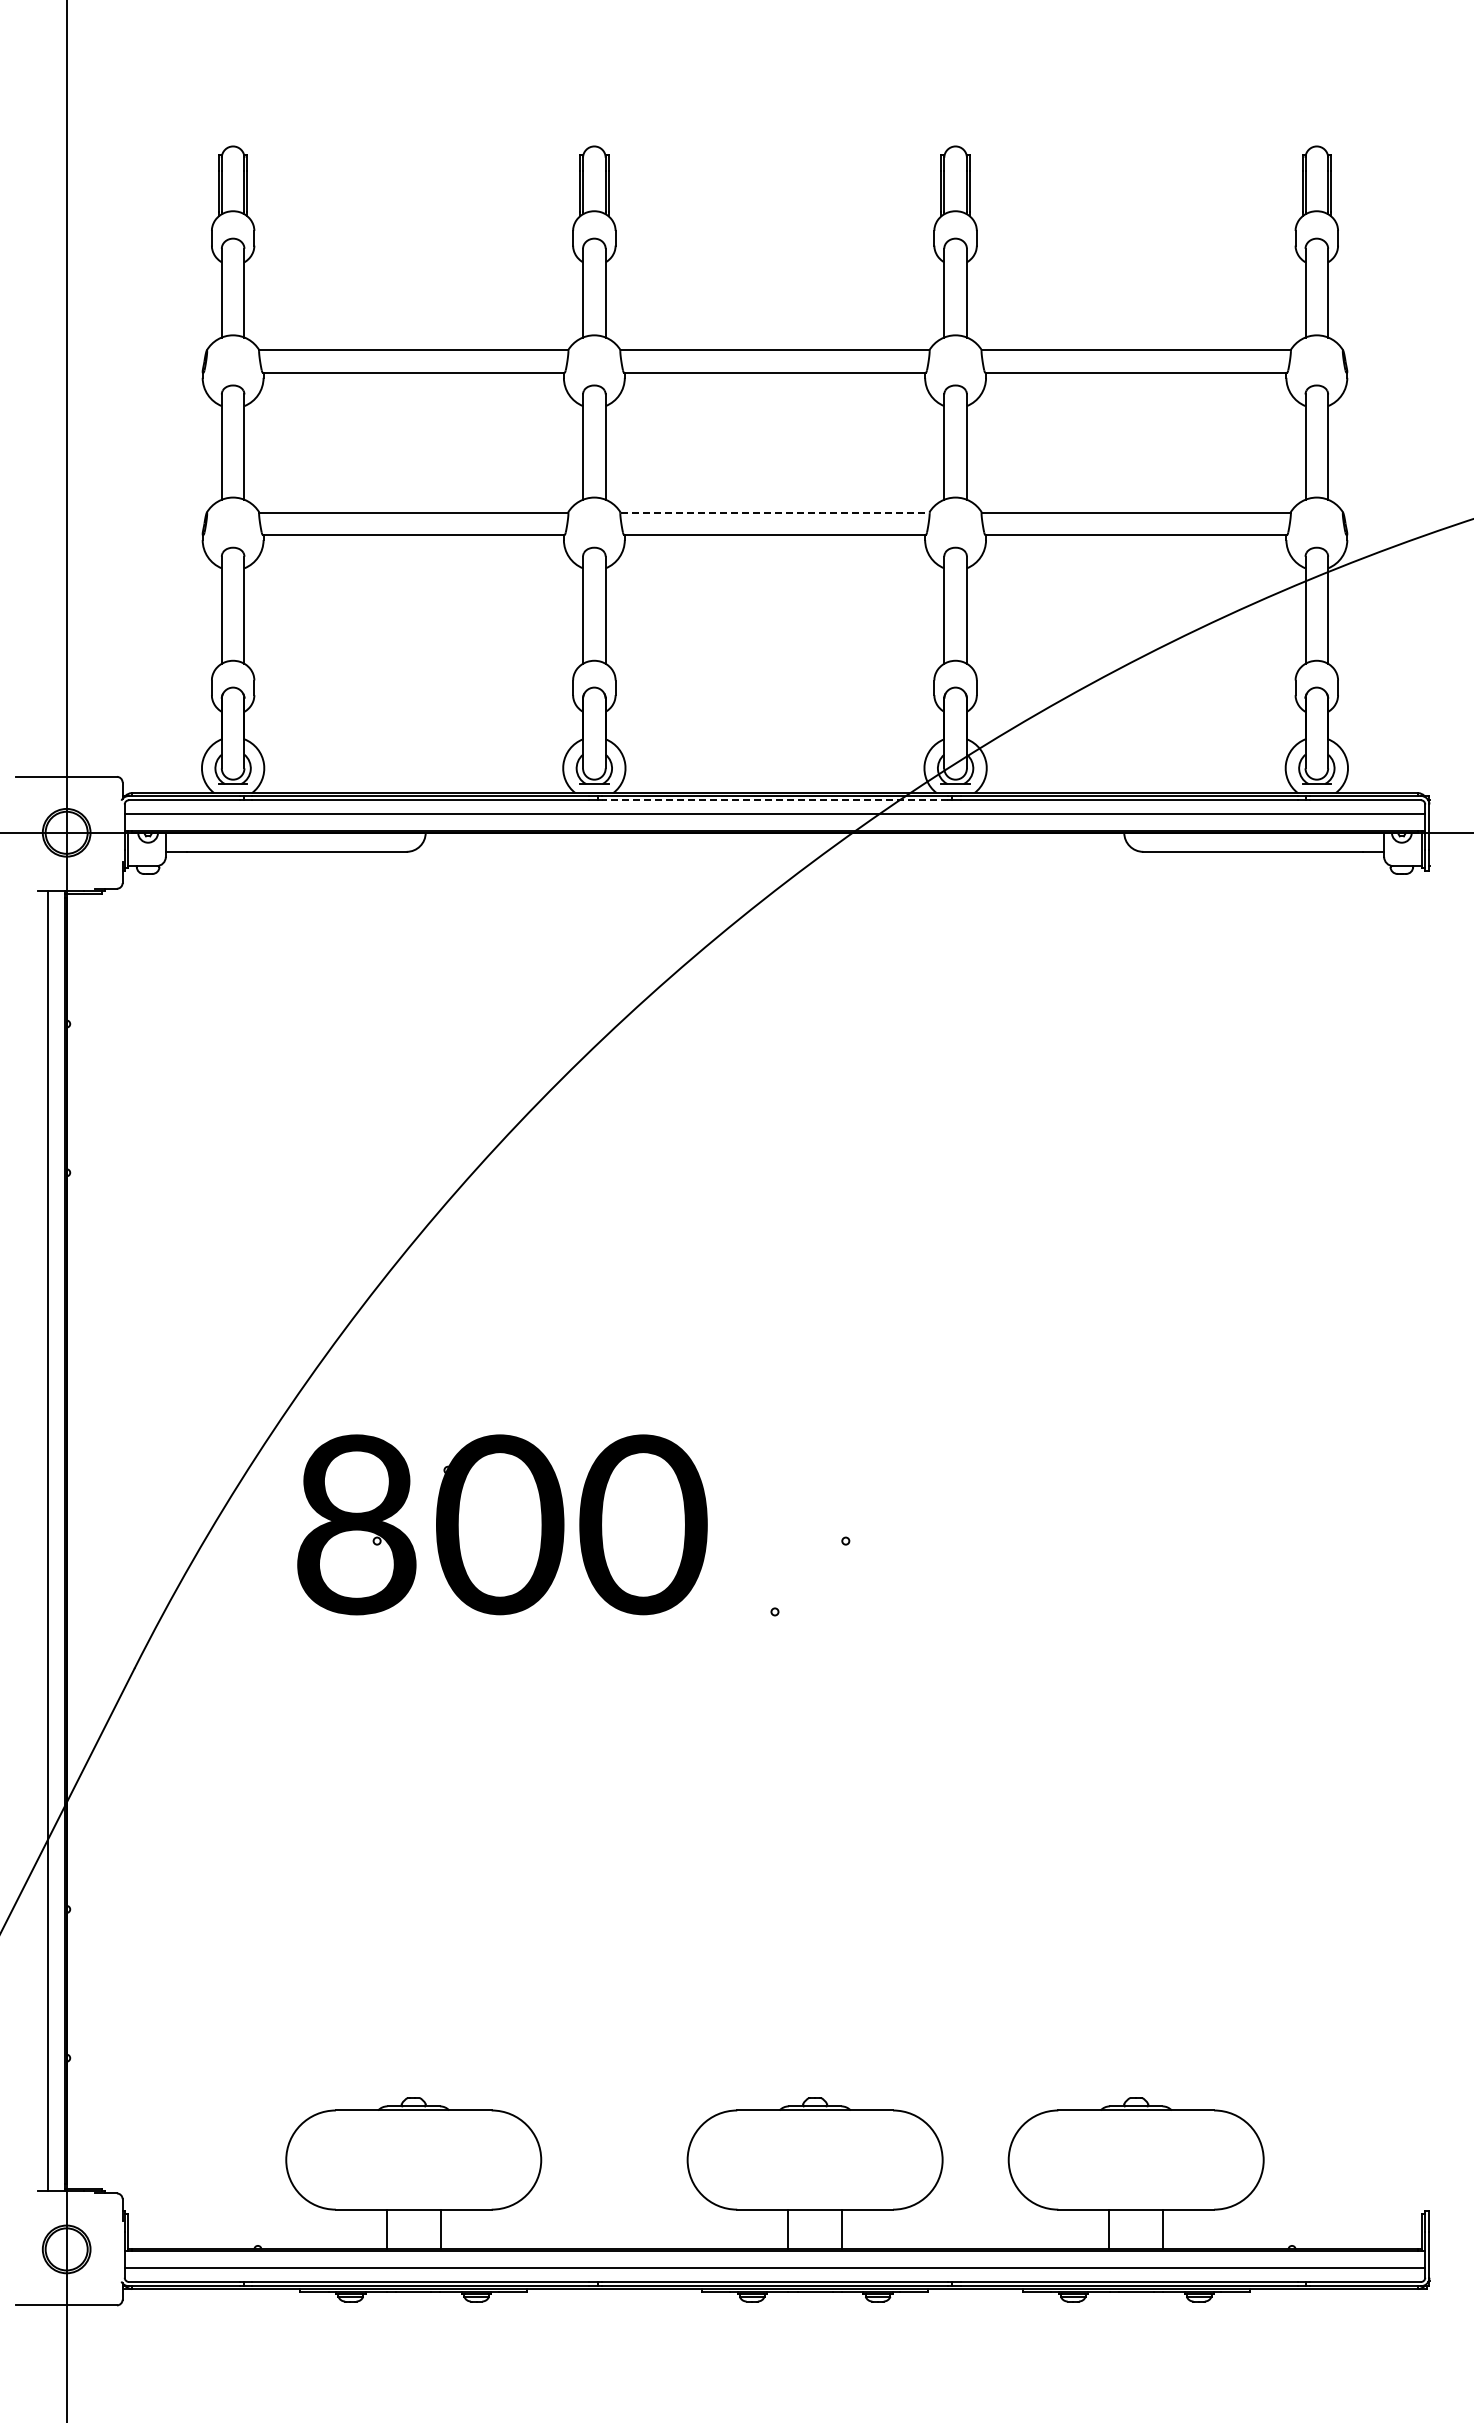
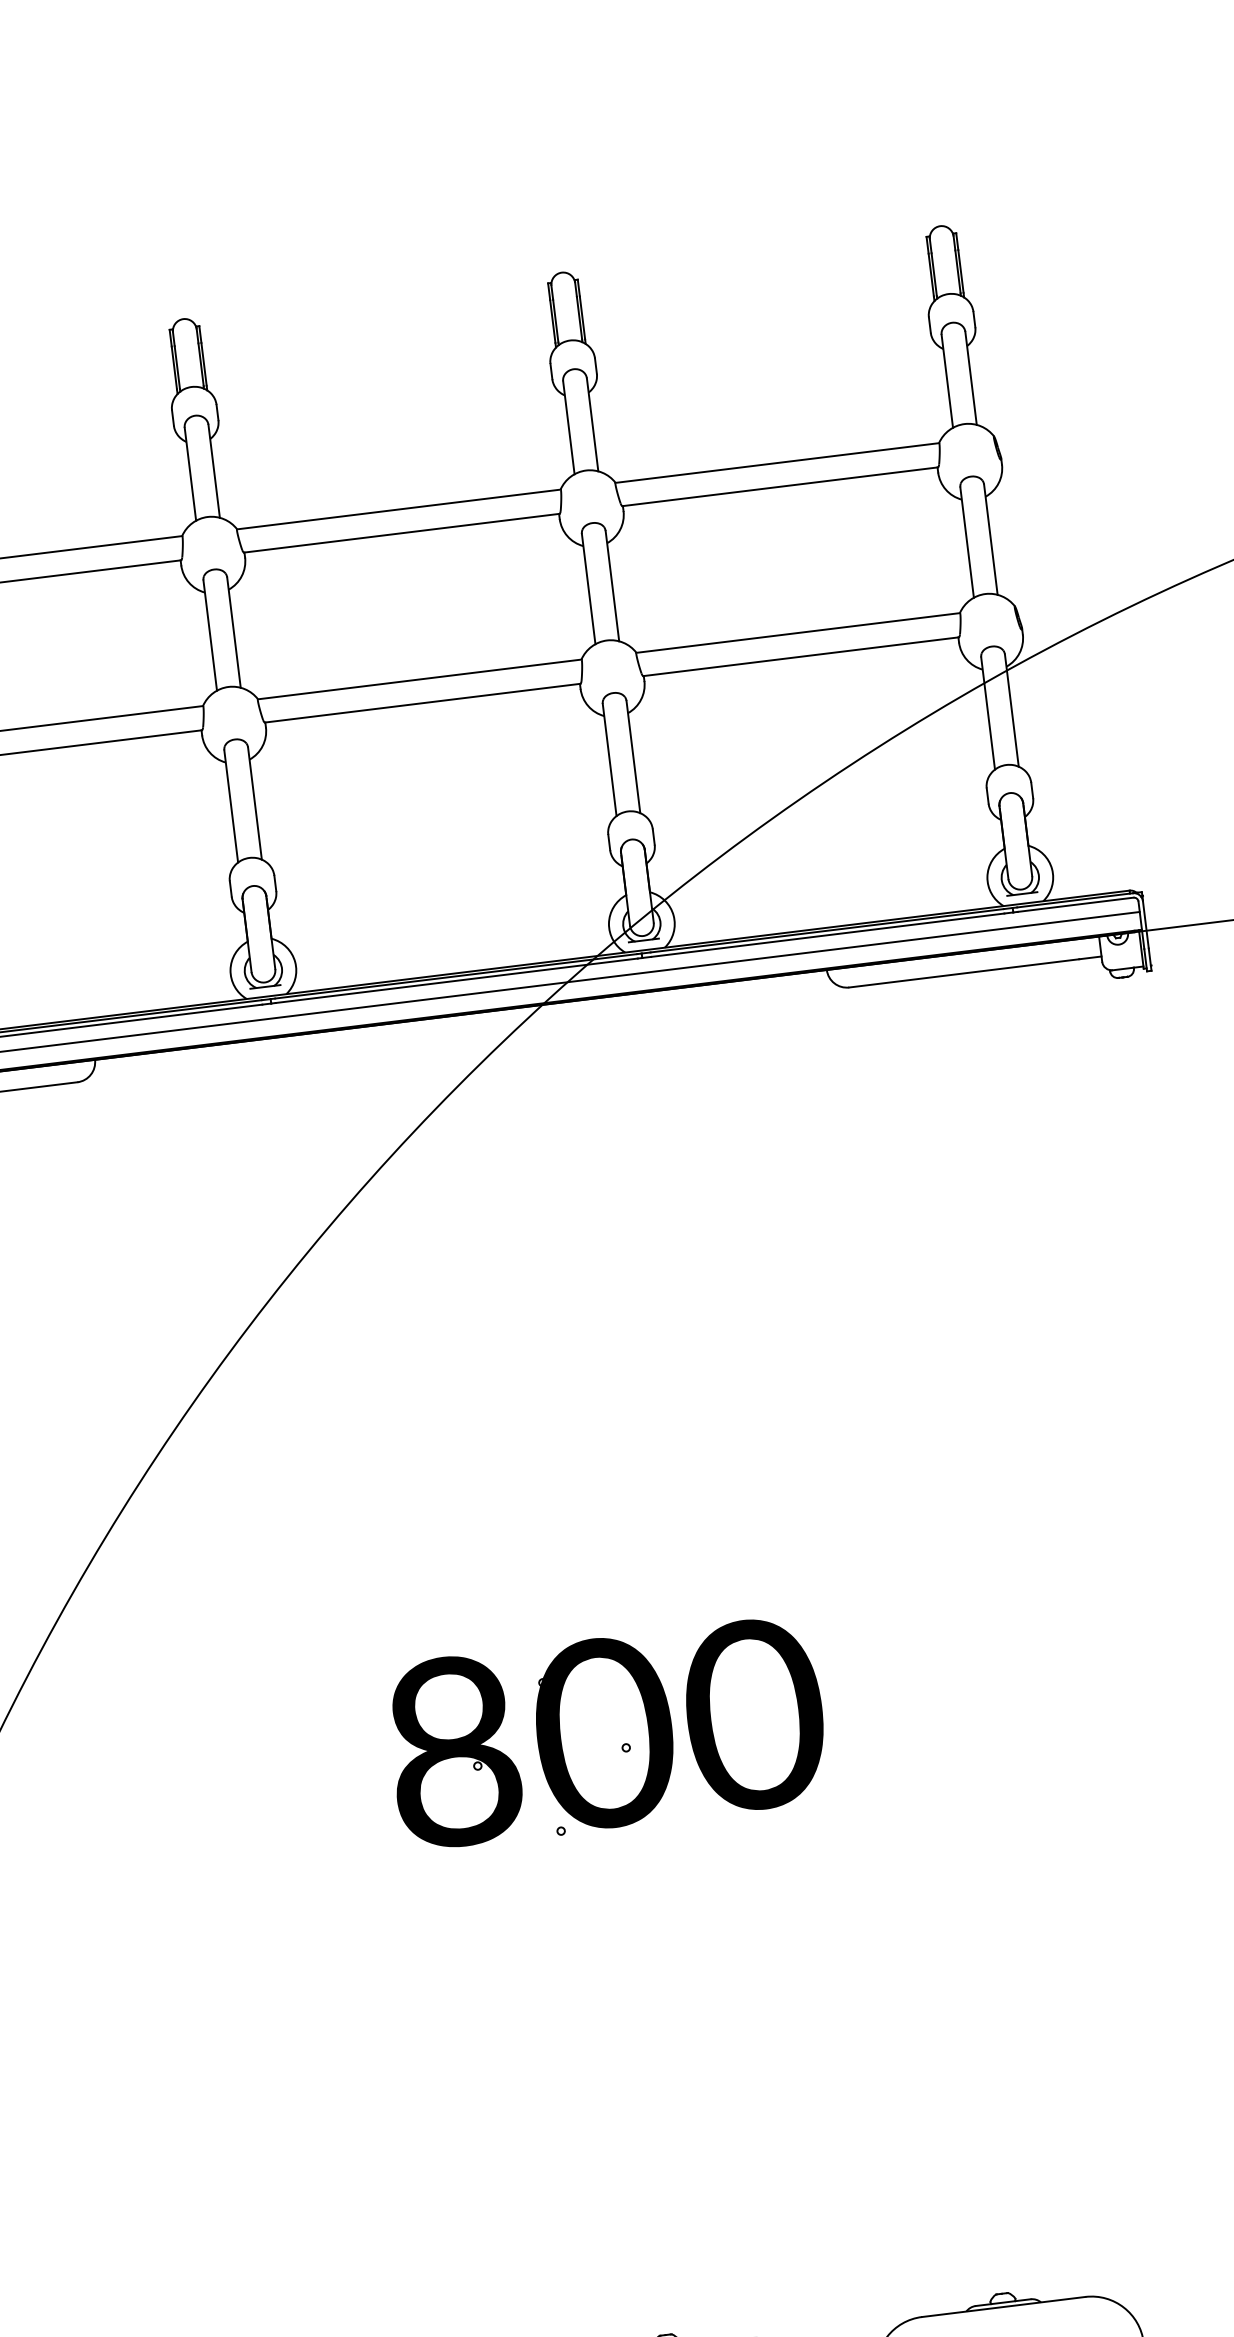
line: (775, 512) -> (420, 679), dashed -> solid
line: (774, 800) -> (456, 981), dashed -> solid
part: (502, 1524) -> (607, 1732), moved

